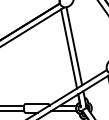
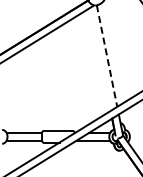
line: (74, 46) -> (107, 56), solid -> dashed
line: (68, 48) -> (99, 59), removed

